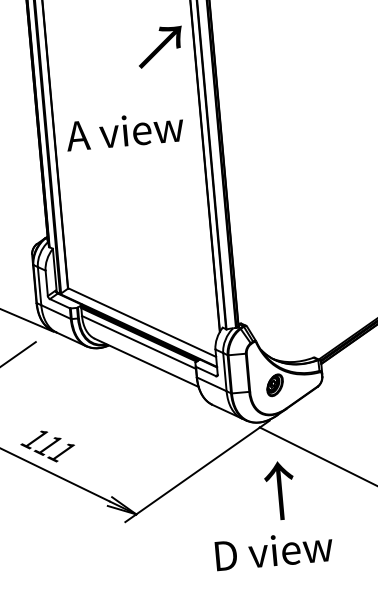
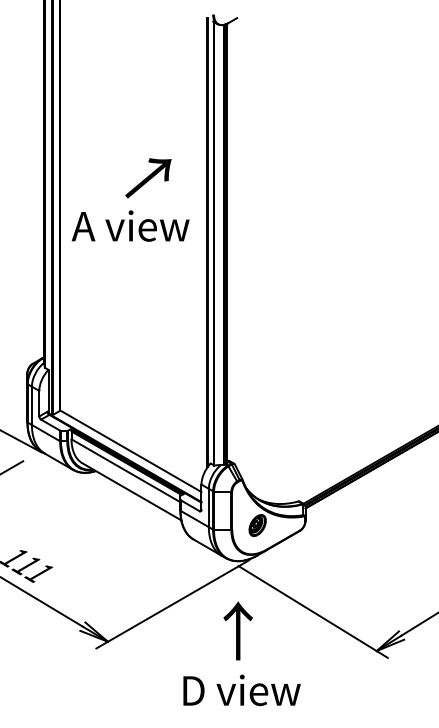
text: (160, 47) -> (148, 178), moved
text: (124, 130) -> (130, 225), moved
text: (279, 490) -> (237, 630), moved

